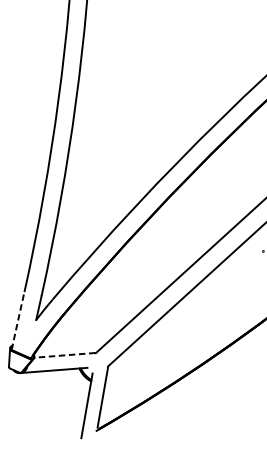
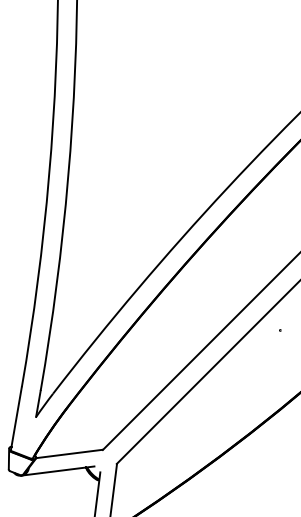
line: (18, 320) -> (16, 418), dashed -> solid
line: (64, 355) -> (68, 454), dashed -> solid

